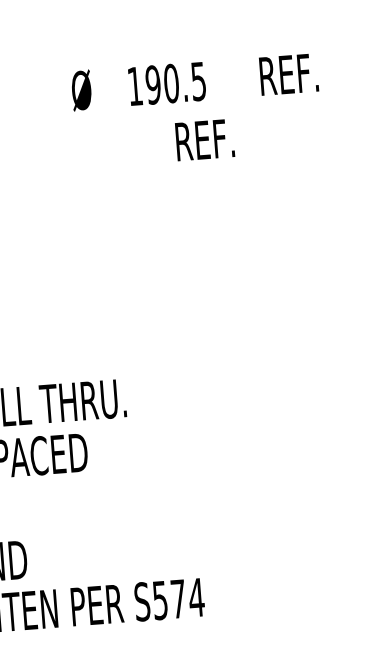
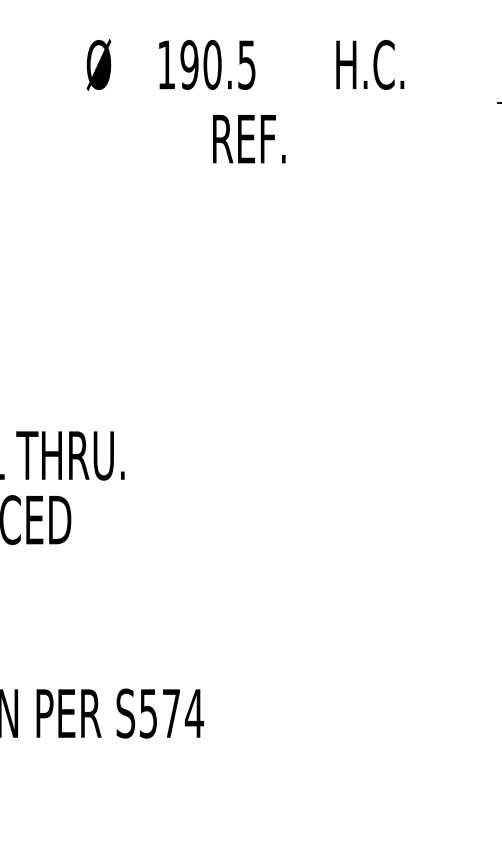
text: (291, 74) -> (364, 64), REF. -> H.C.

